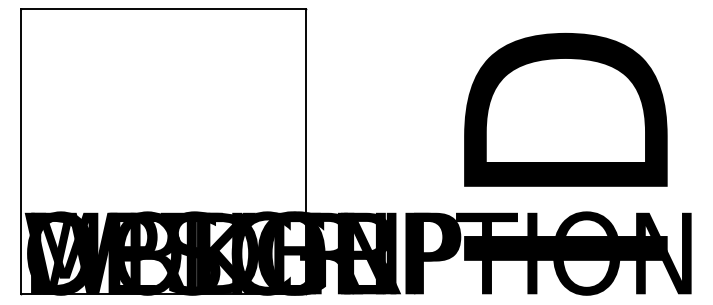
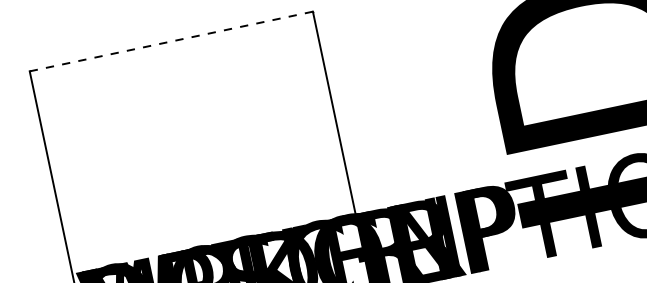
line: (163, 9) -> (171, 41), solid -> dashed

